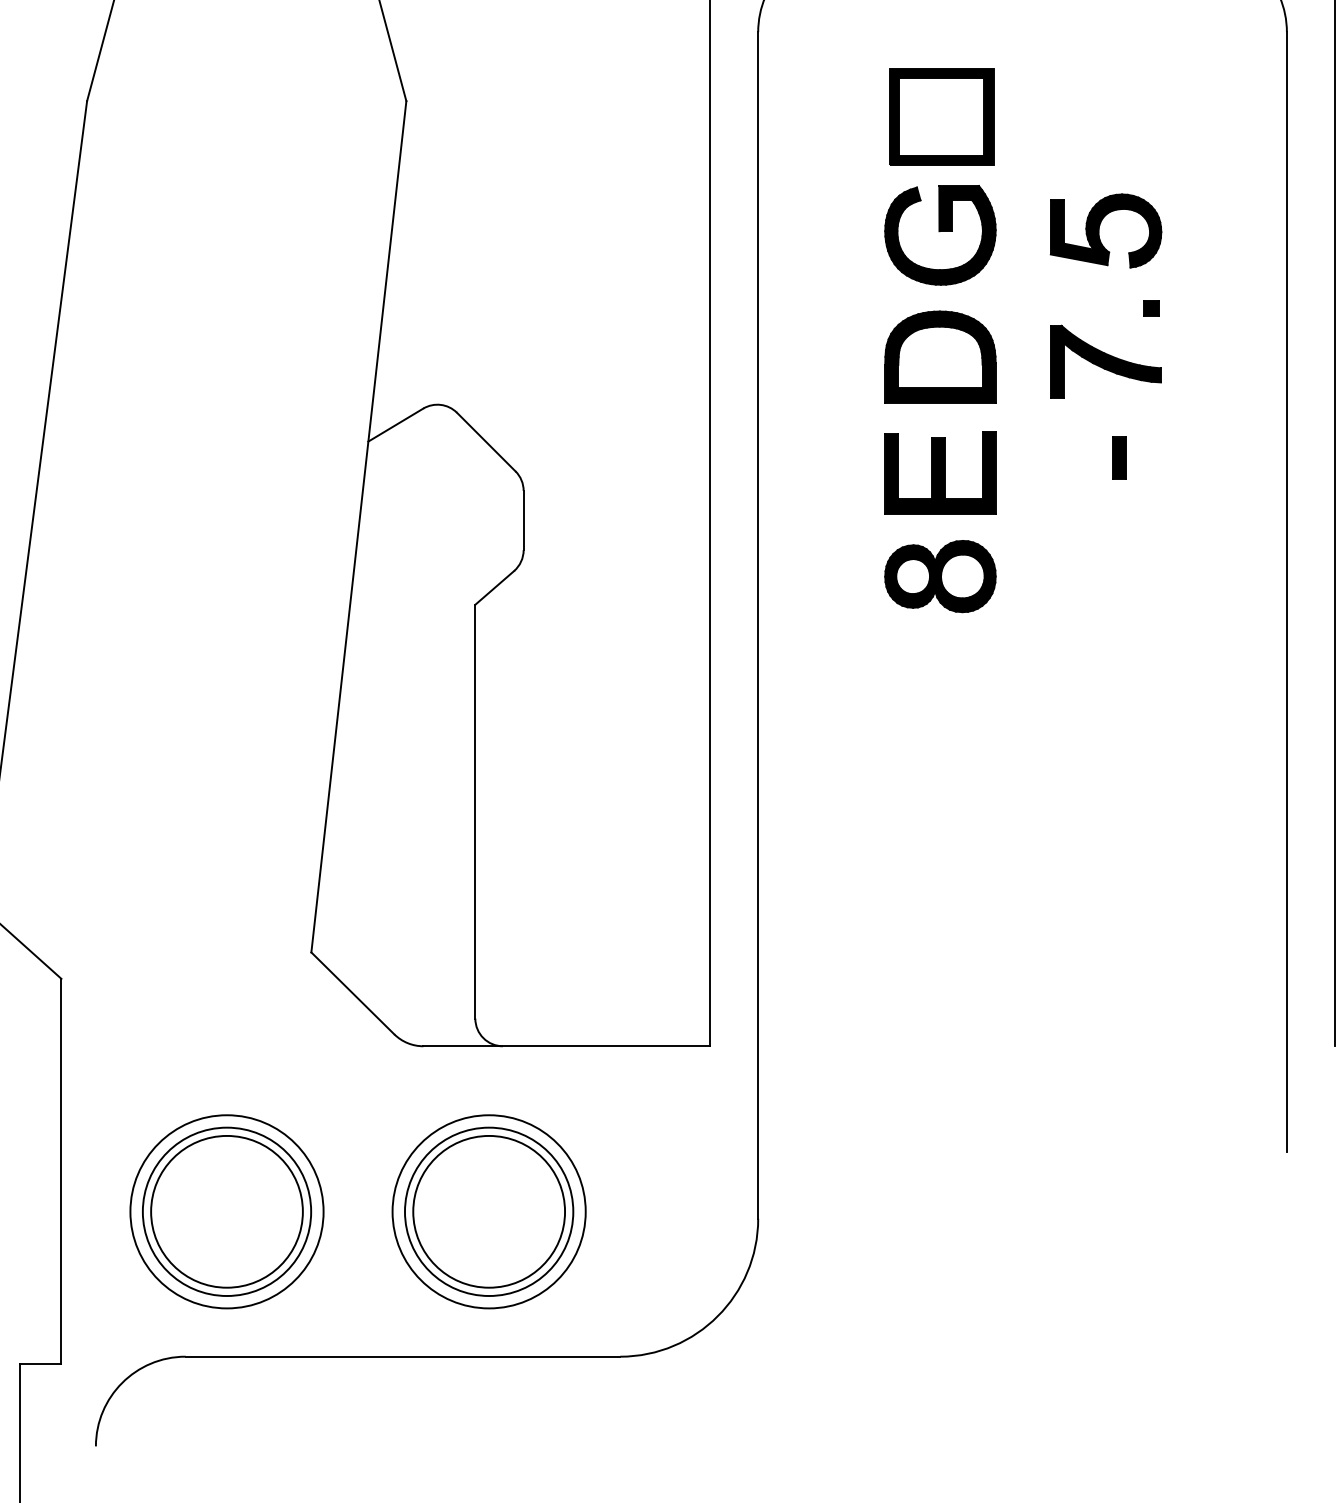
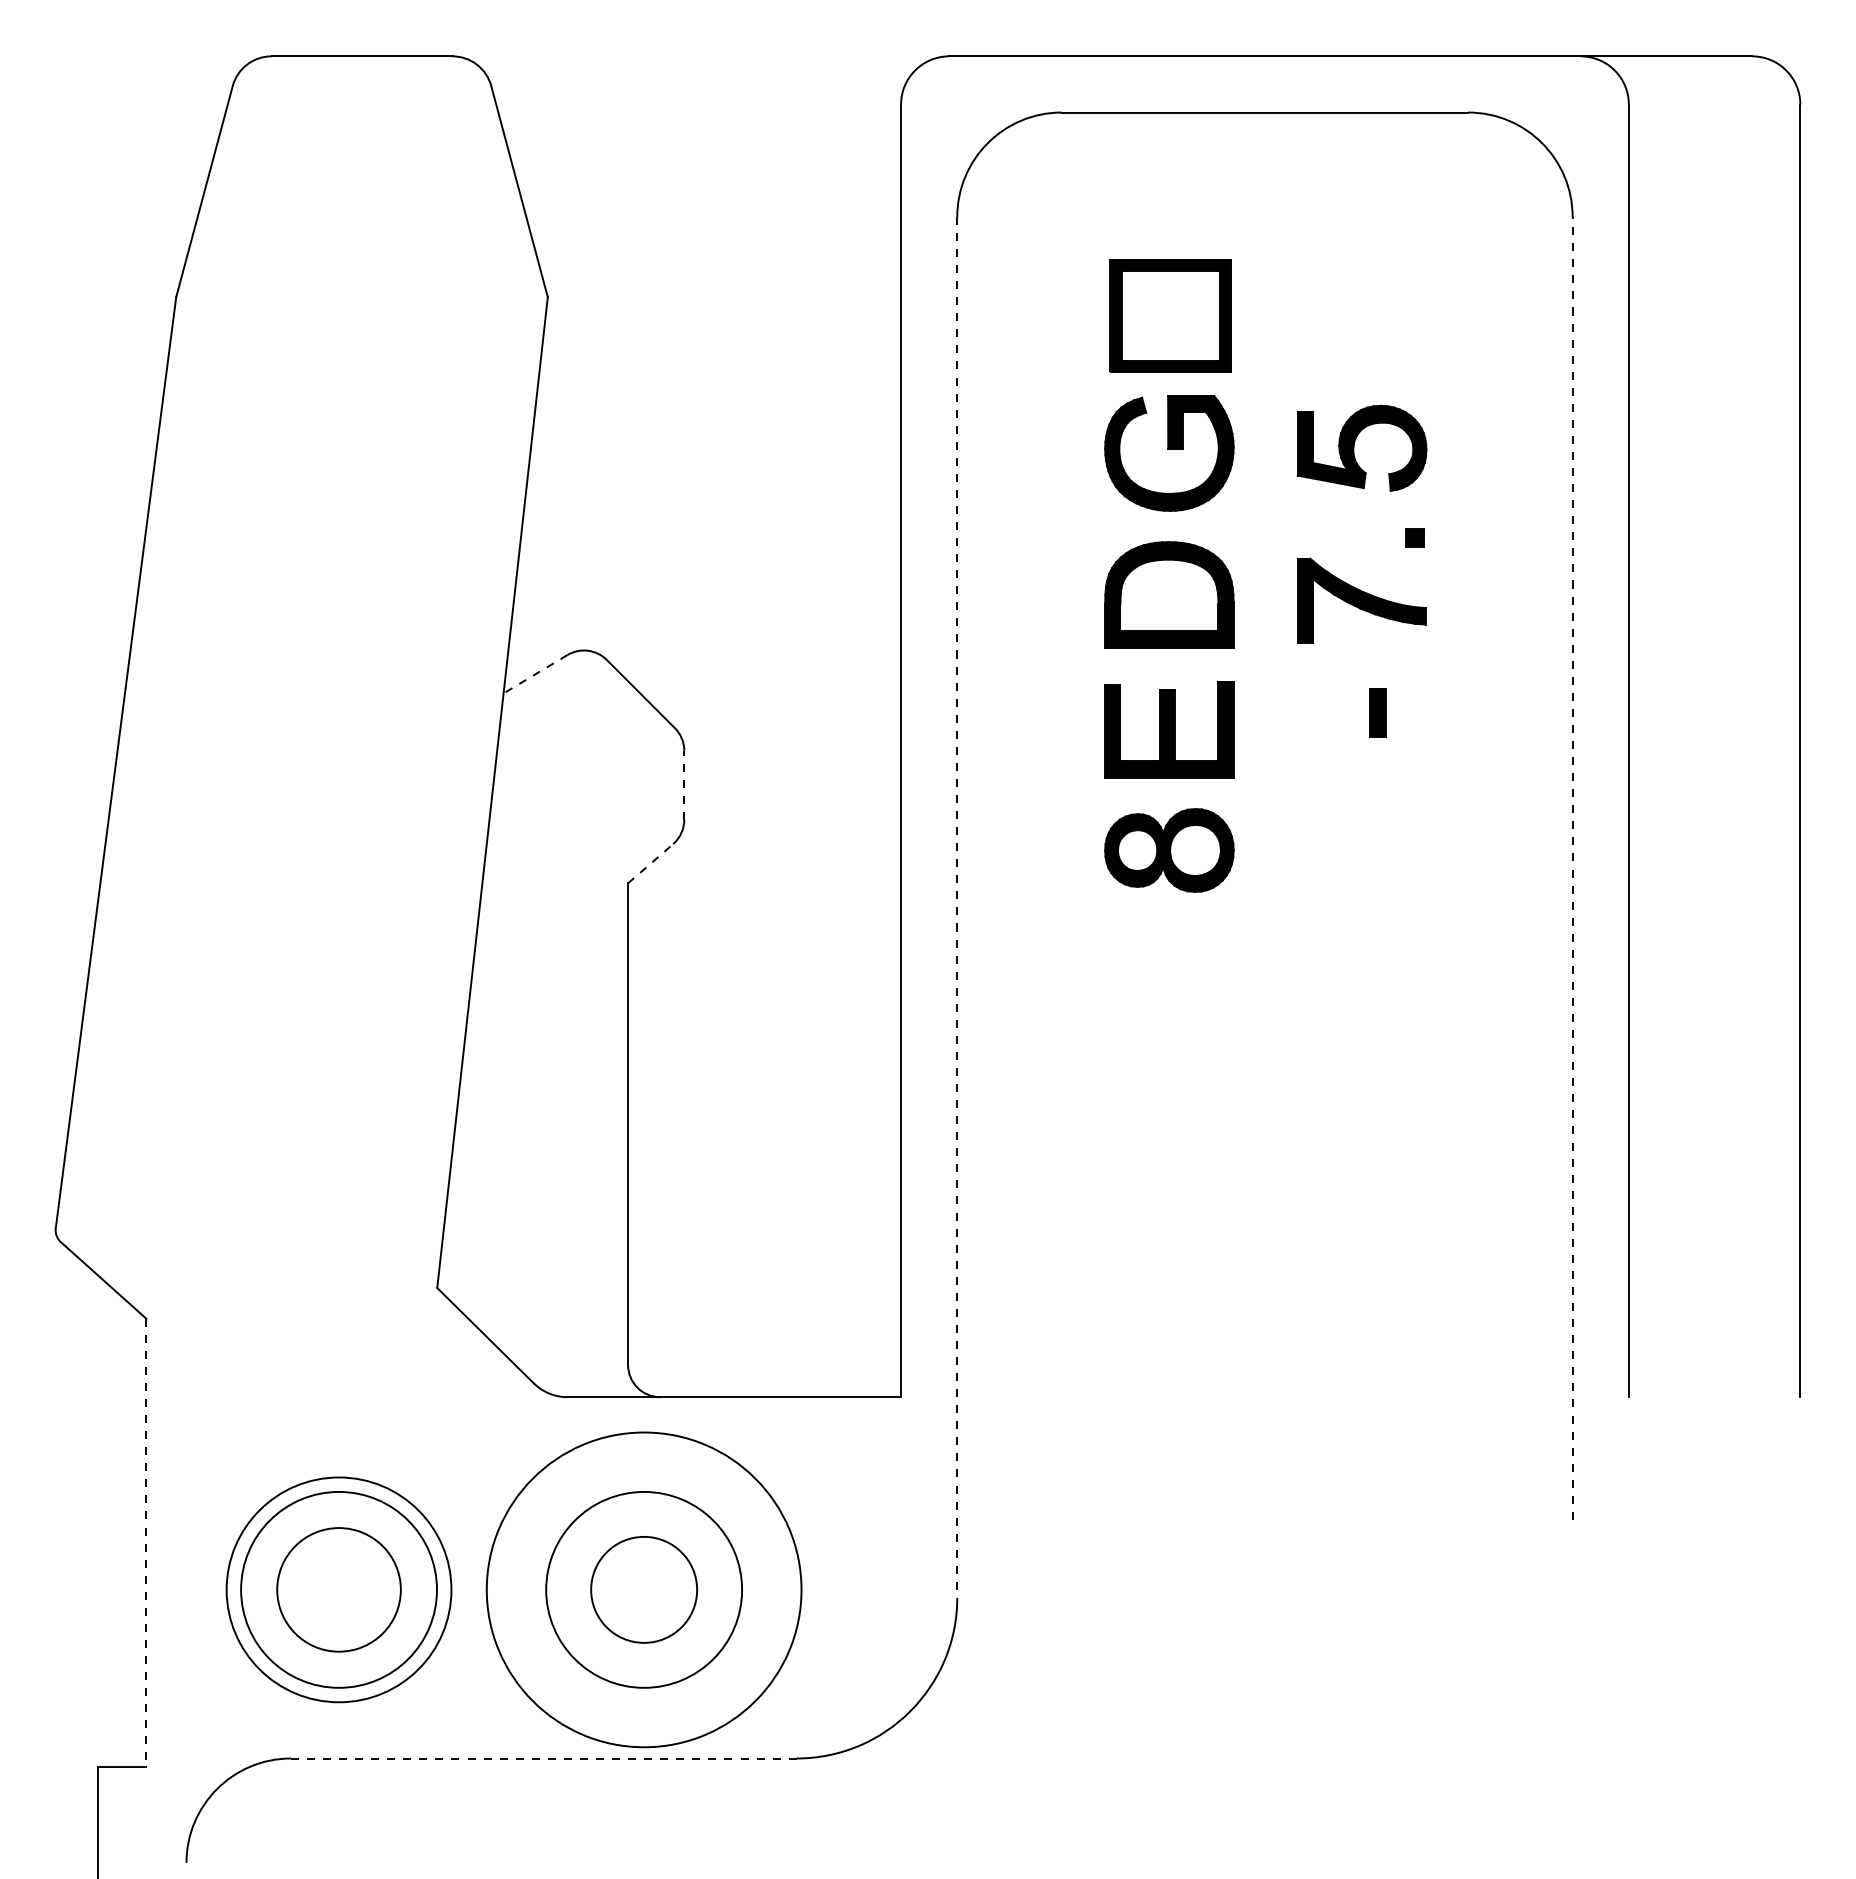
line: (395, 425) -> (535, 674), solid -> dashed
line: (523, 520) -> (684, 785), solid -> dashed
line: (494, 587) -> (650, 863), solid -> dashed
line: (1286, 591) -> (1572, 867), solid -> dashed
line: (758, 625) -> (957, 907), solid -> dashed
line: (61, 1171) -> (146, 1542), solid -> dashed
circle: (226, 1211) -> (338, 1589), size x0.7
circle: (488, 1211) -> (643, 1589), size x0.6
circle: (488, 1211) -> (643, 1589), size x1.4
line: (402, 1356) -> (543, 1758), solid -> dashed

